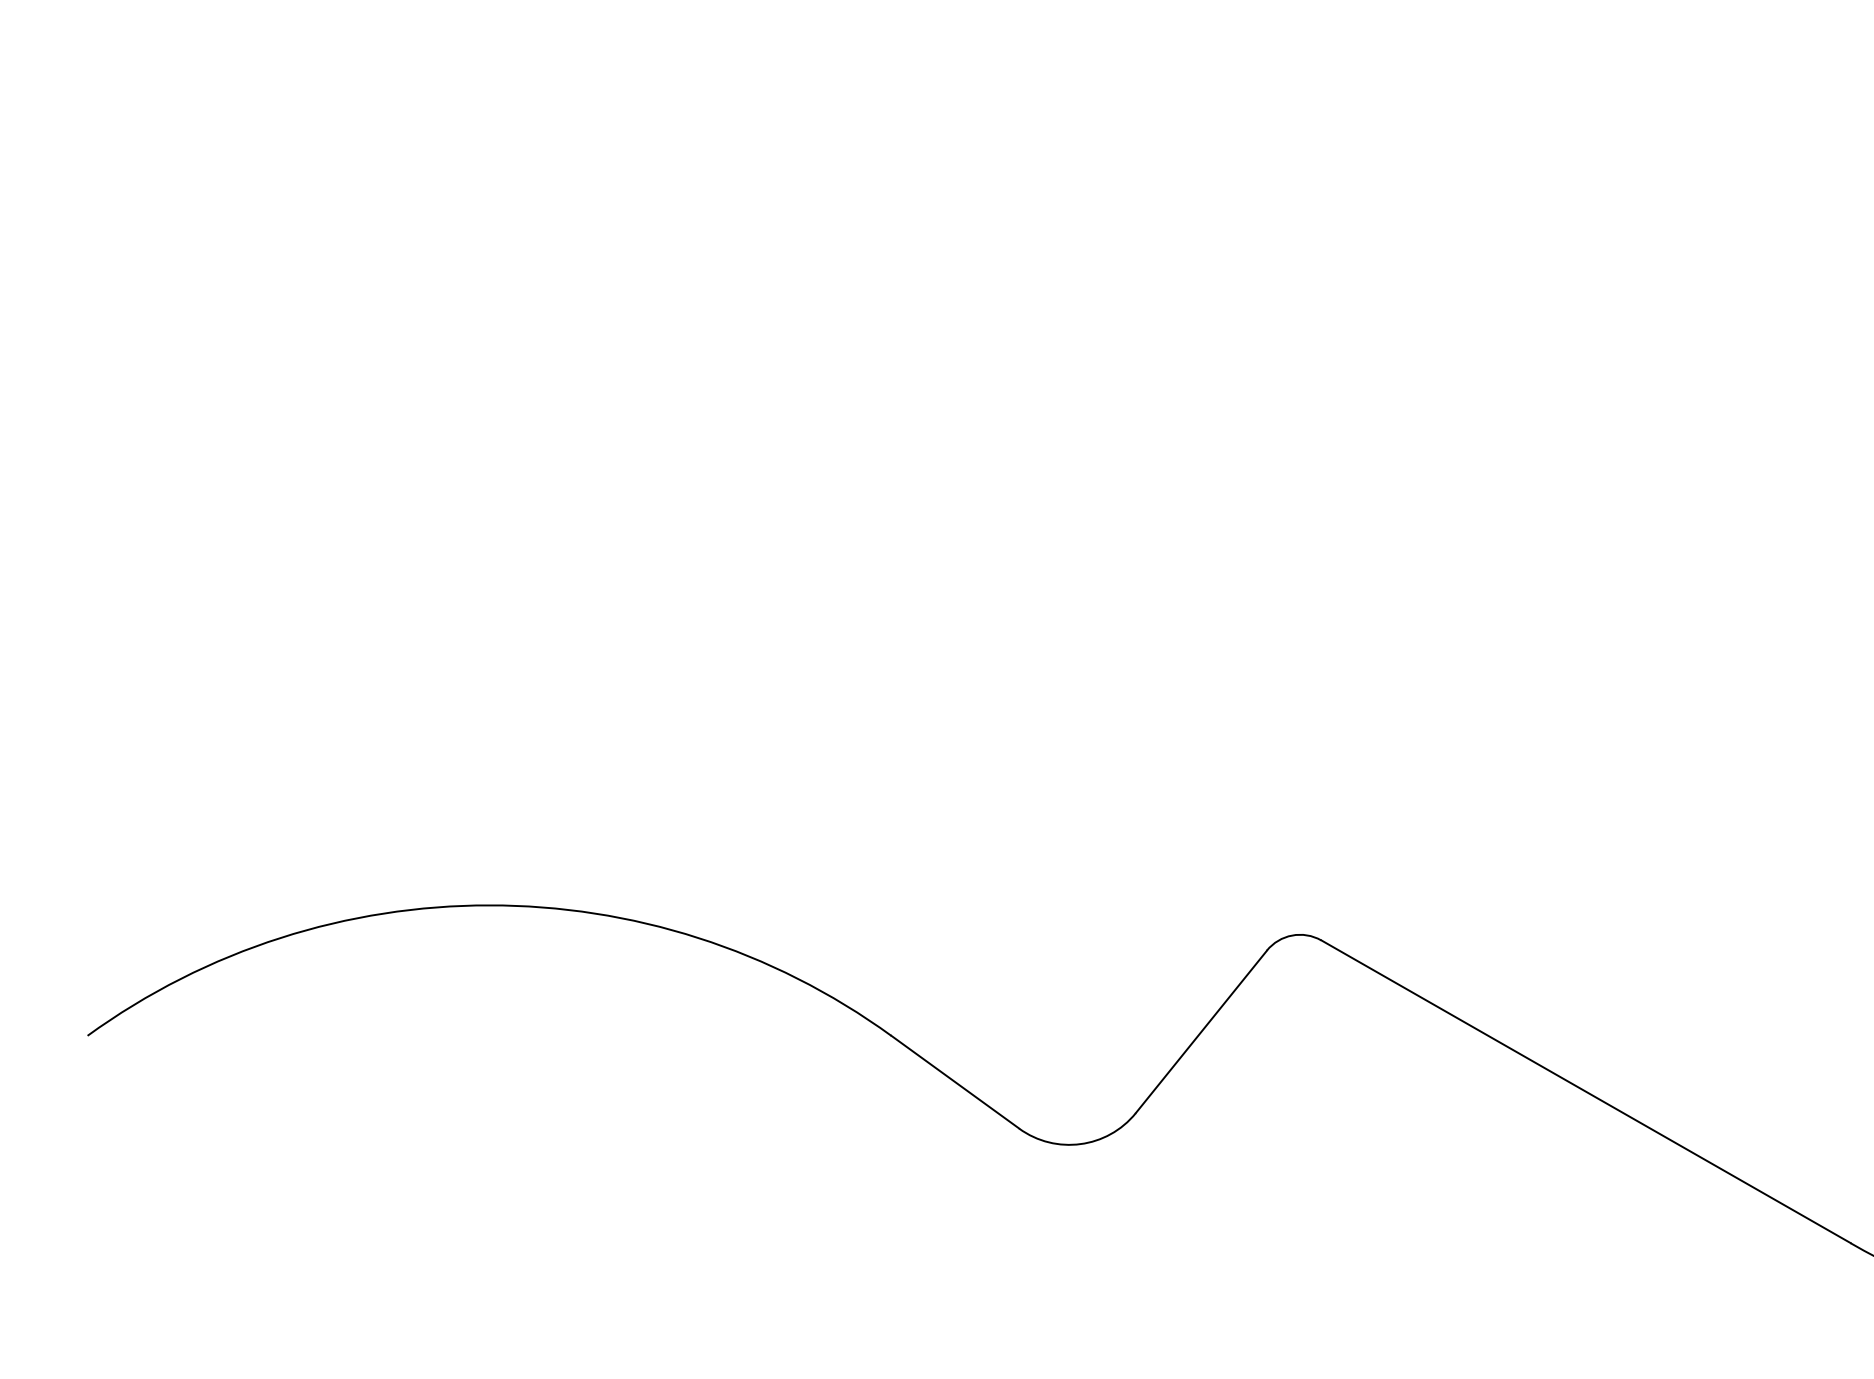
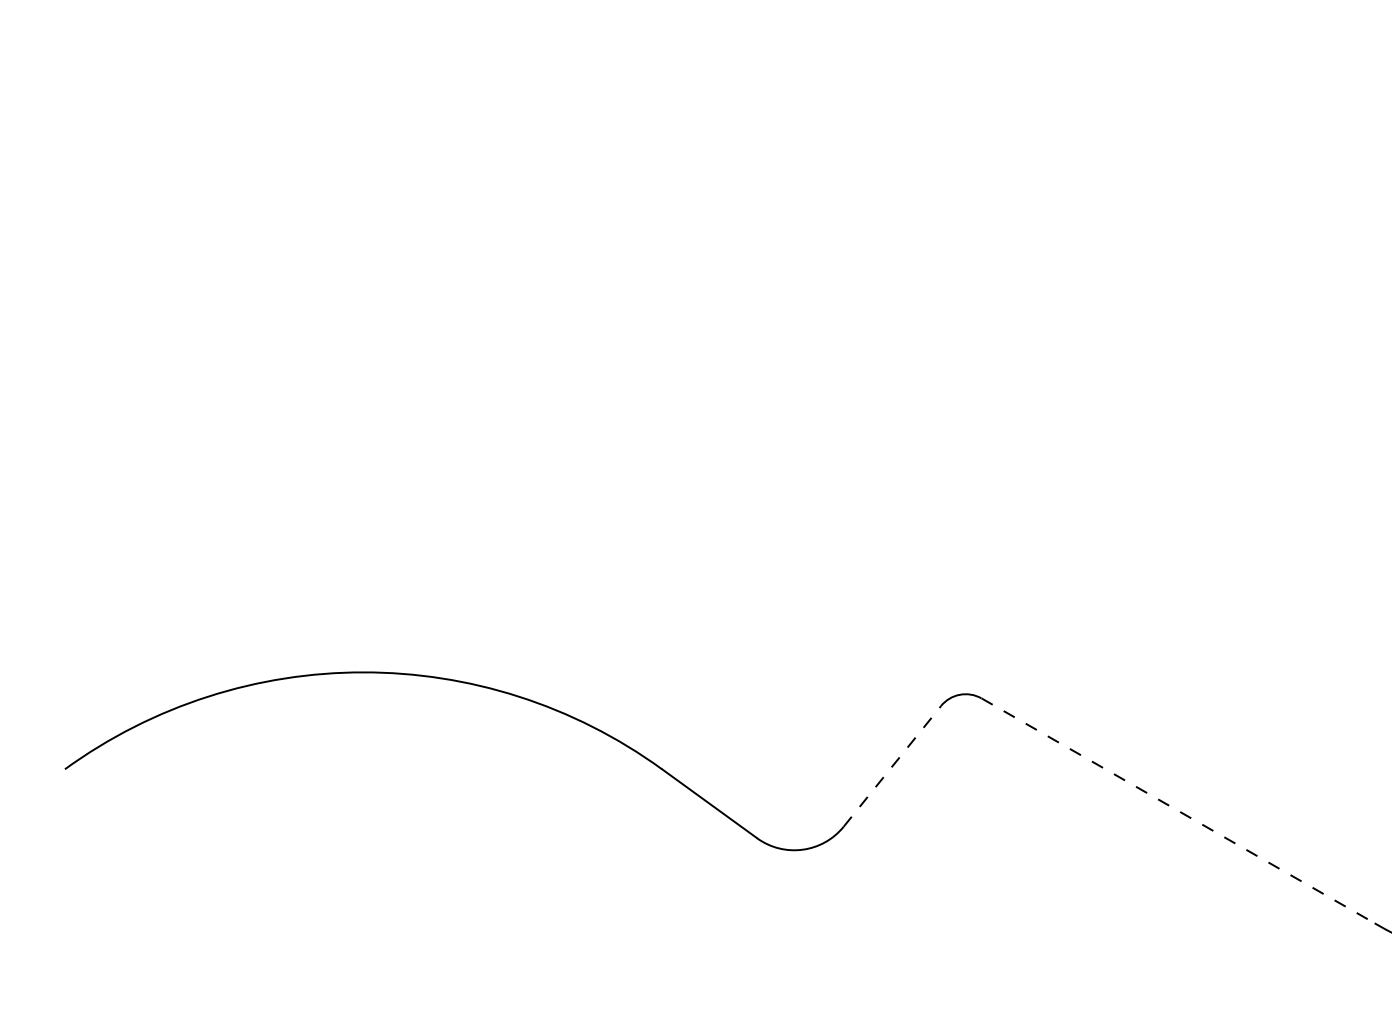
line: (1201, 1031) -> (892, 766), solid -> dashed
line: (1586, 1091) -> (1178, 810), solid -> dashed

